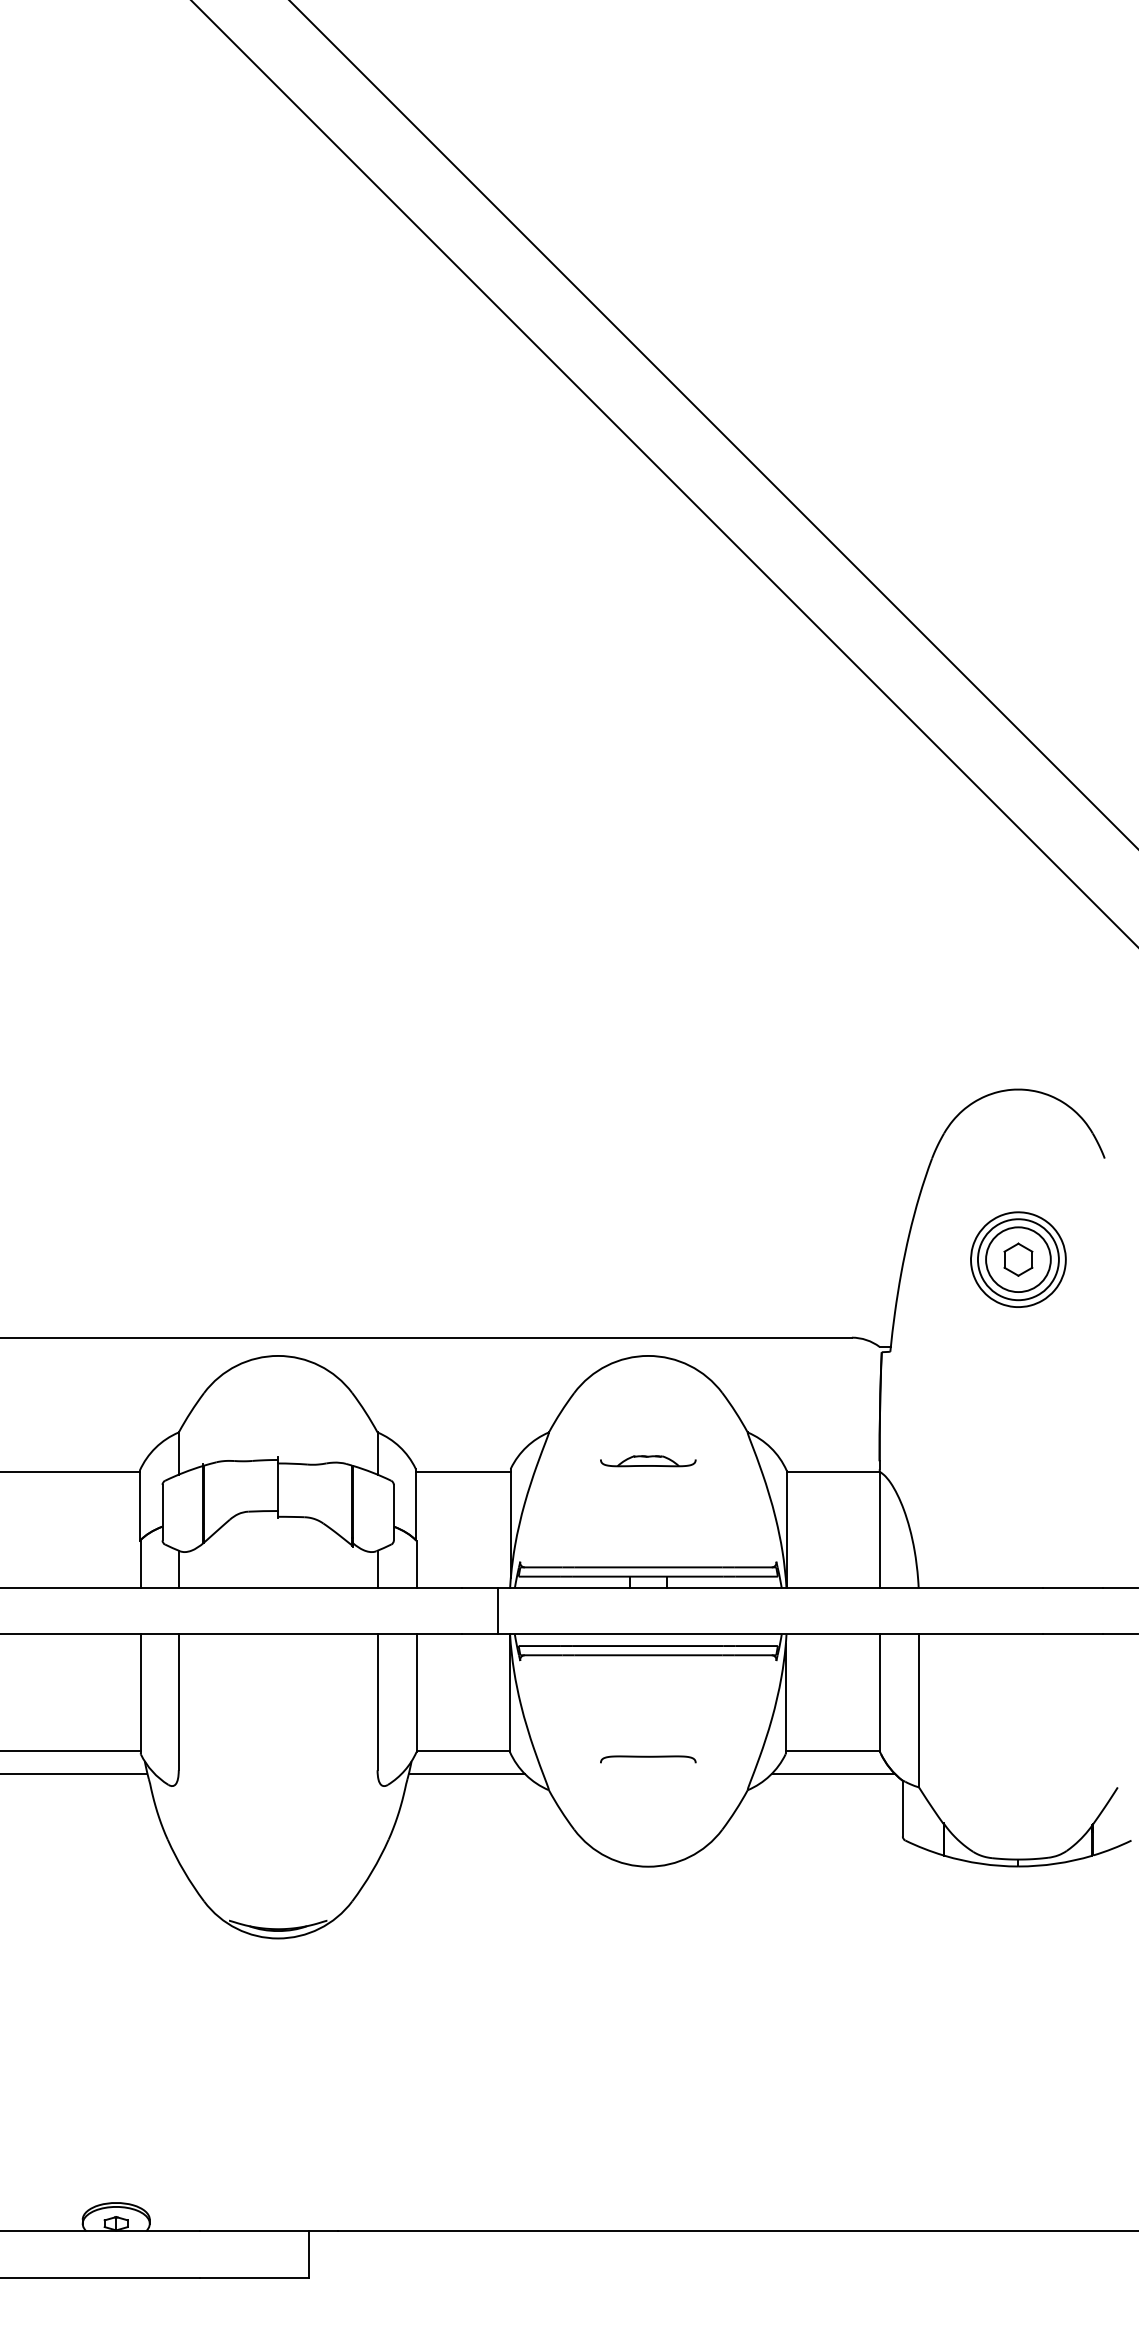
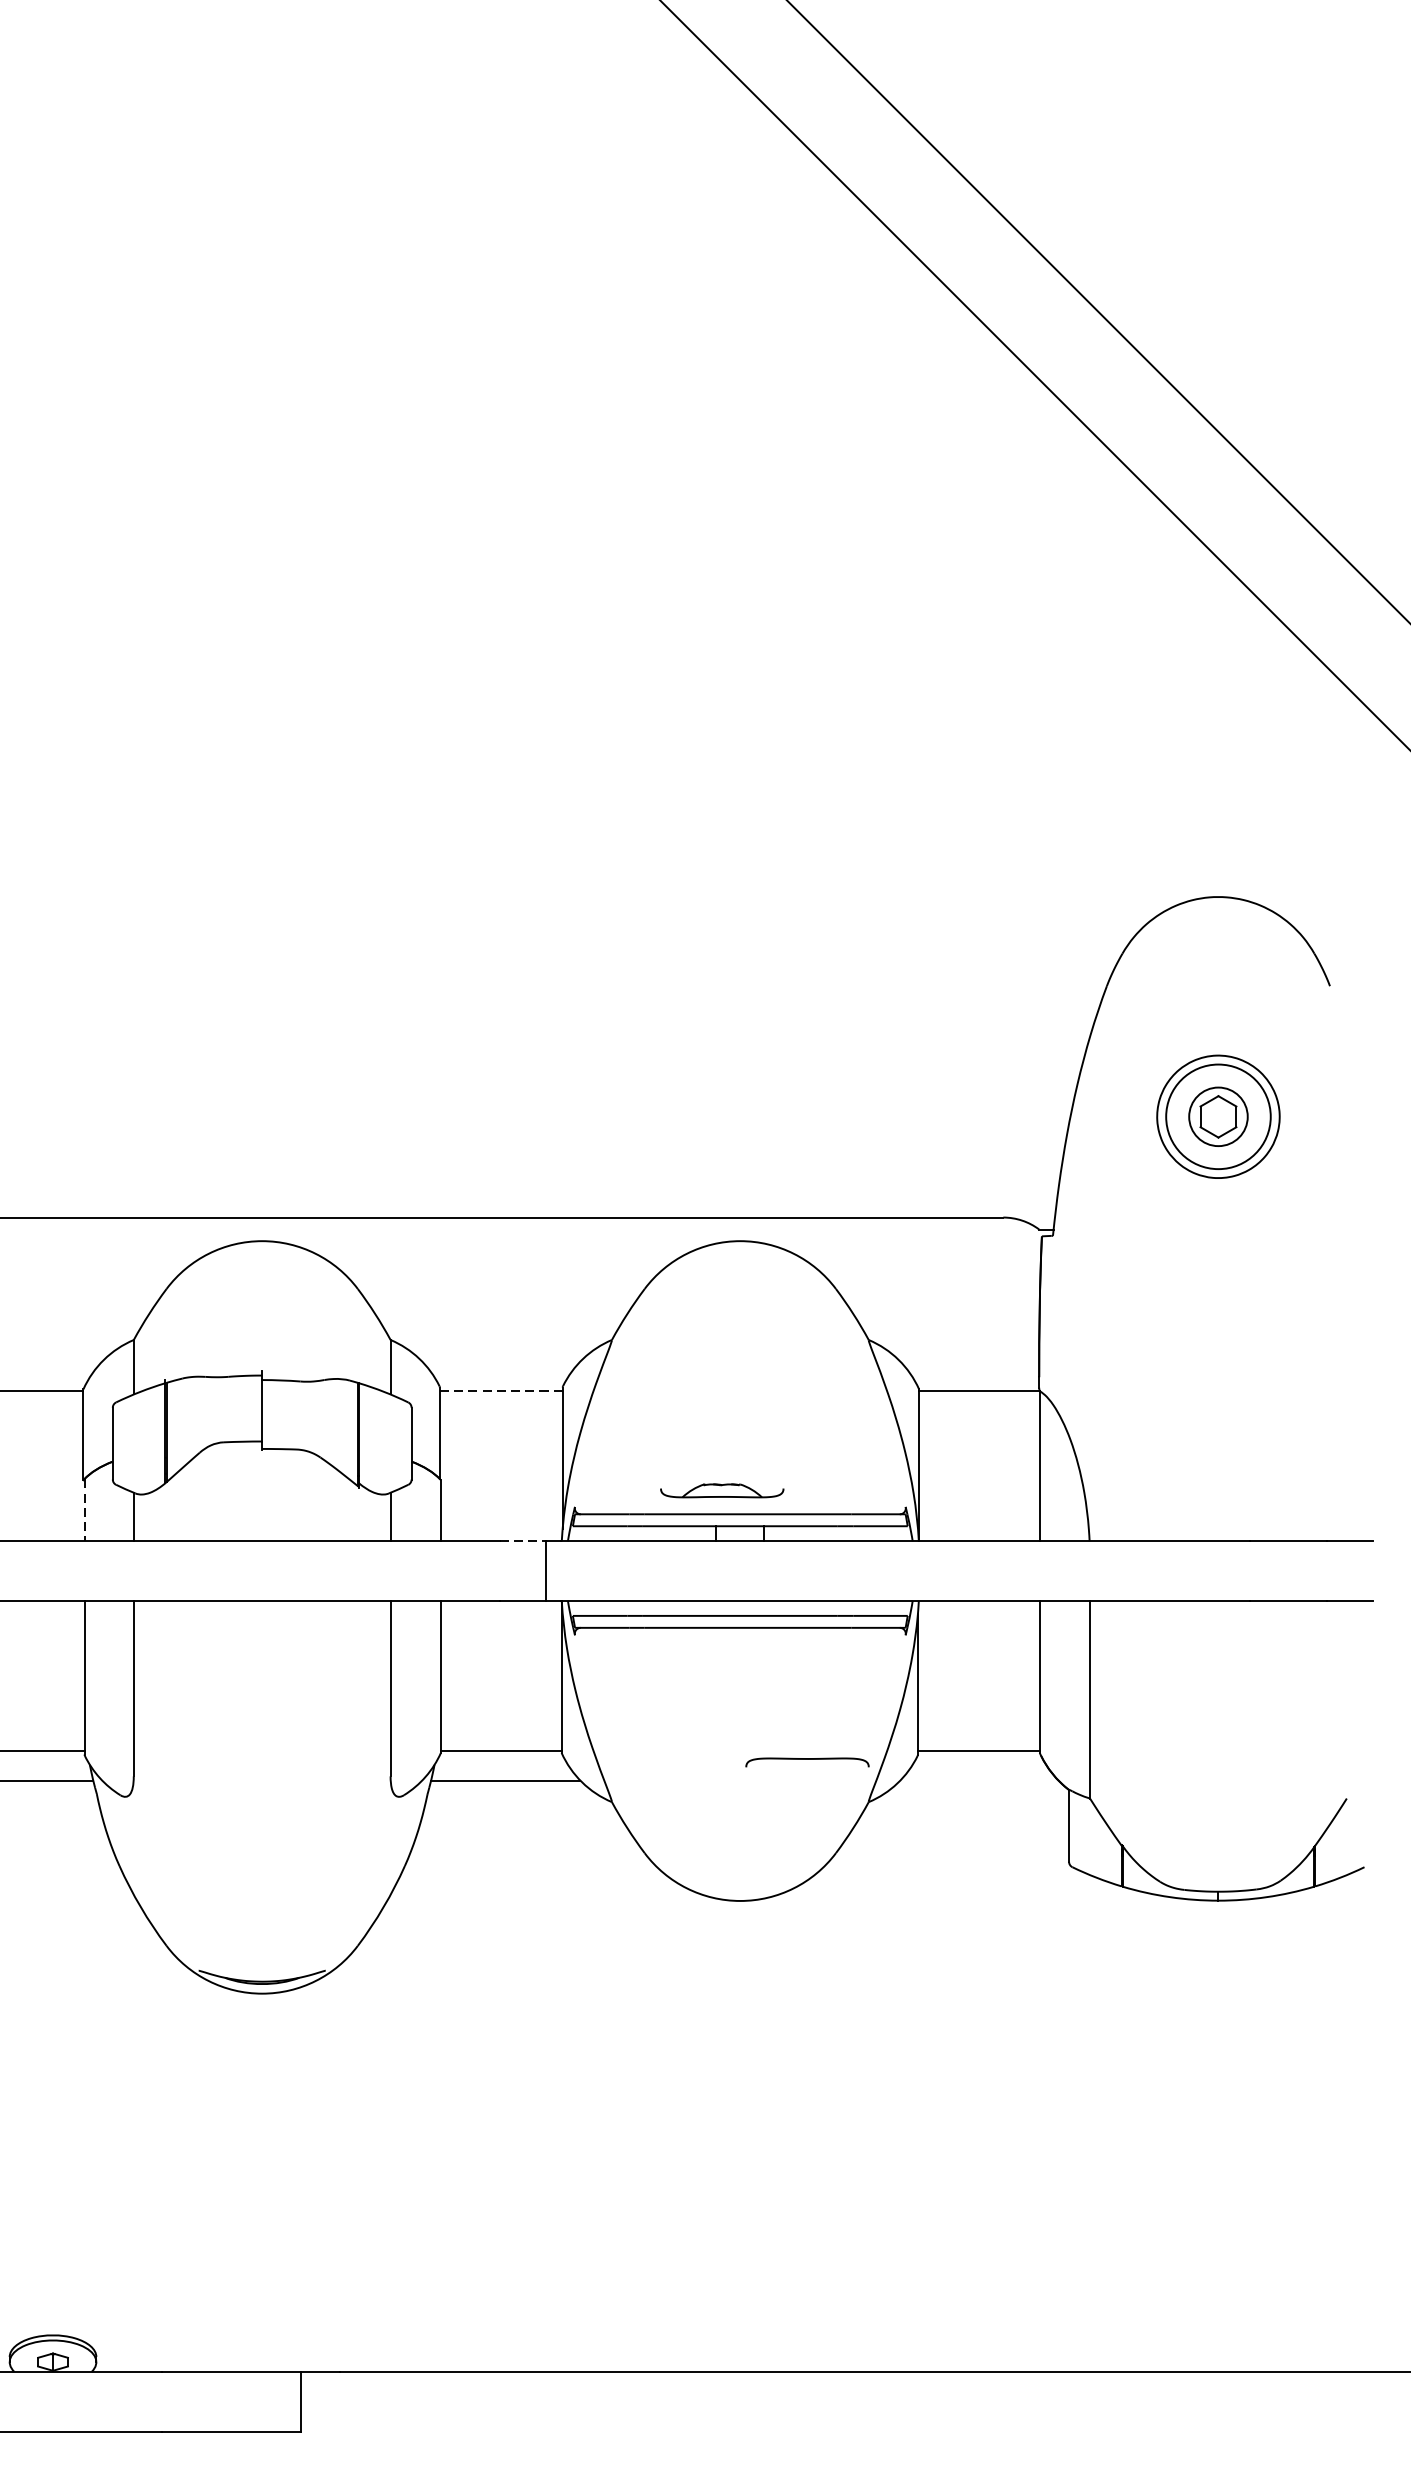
circle: (1018, 1259) -> (1218, 1116), size x0.7
part: (648, 1461) -> (722, 1491), moved
line: (463, 1471) -> (501, 1390), solid -> dashed
line: (140, 1564) -> (84, 1510), solid -> dashed
line: (480, 1588) -> (523, 1541), solid -> dashed
curve: (648, 1757) -> (807, 1759), moved
line: (833, 1773) -> (979, 1780), removed

